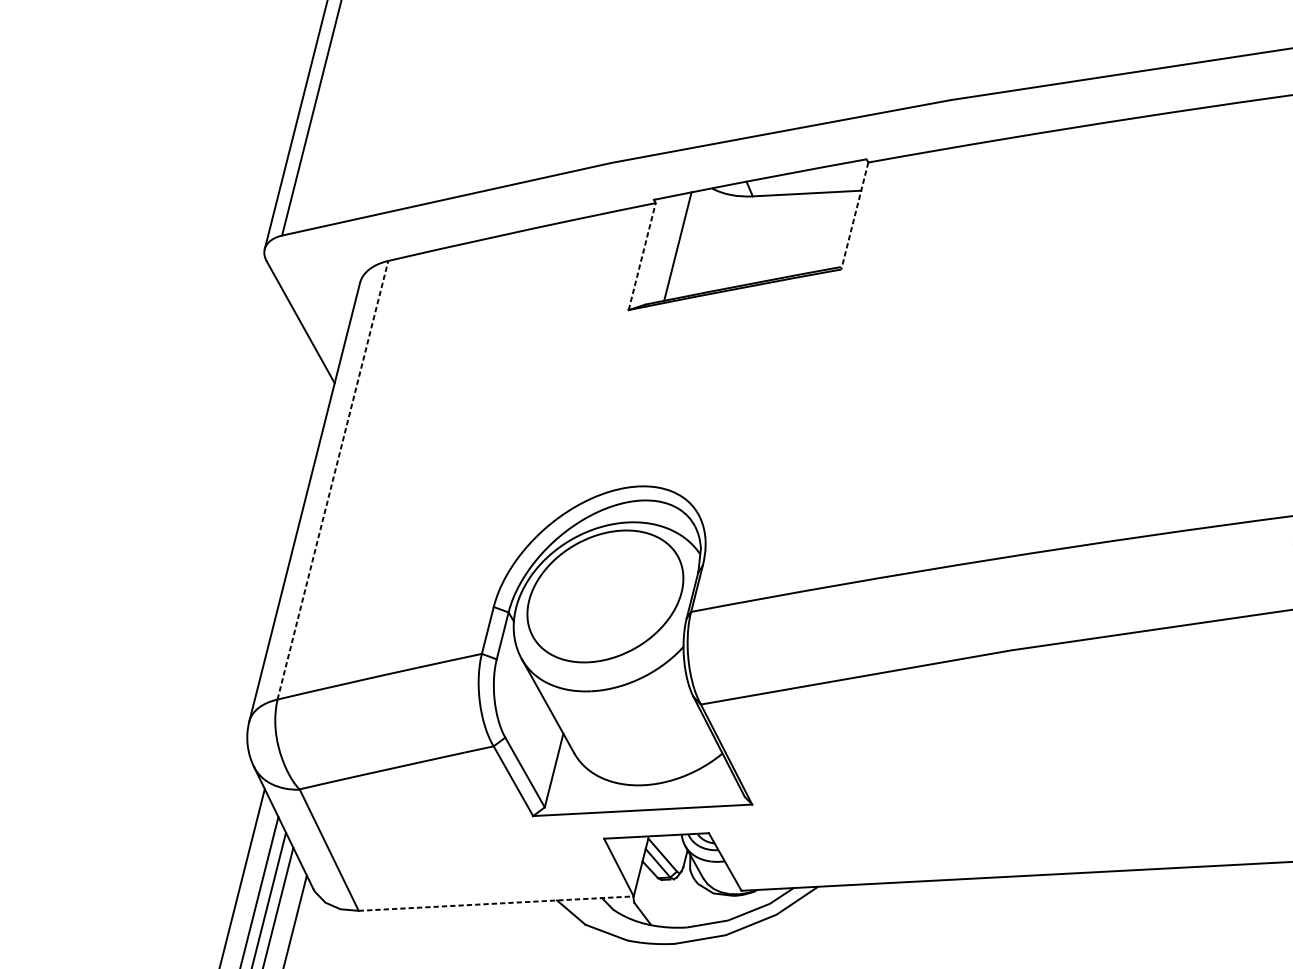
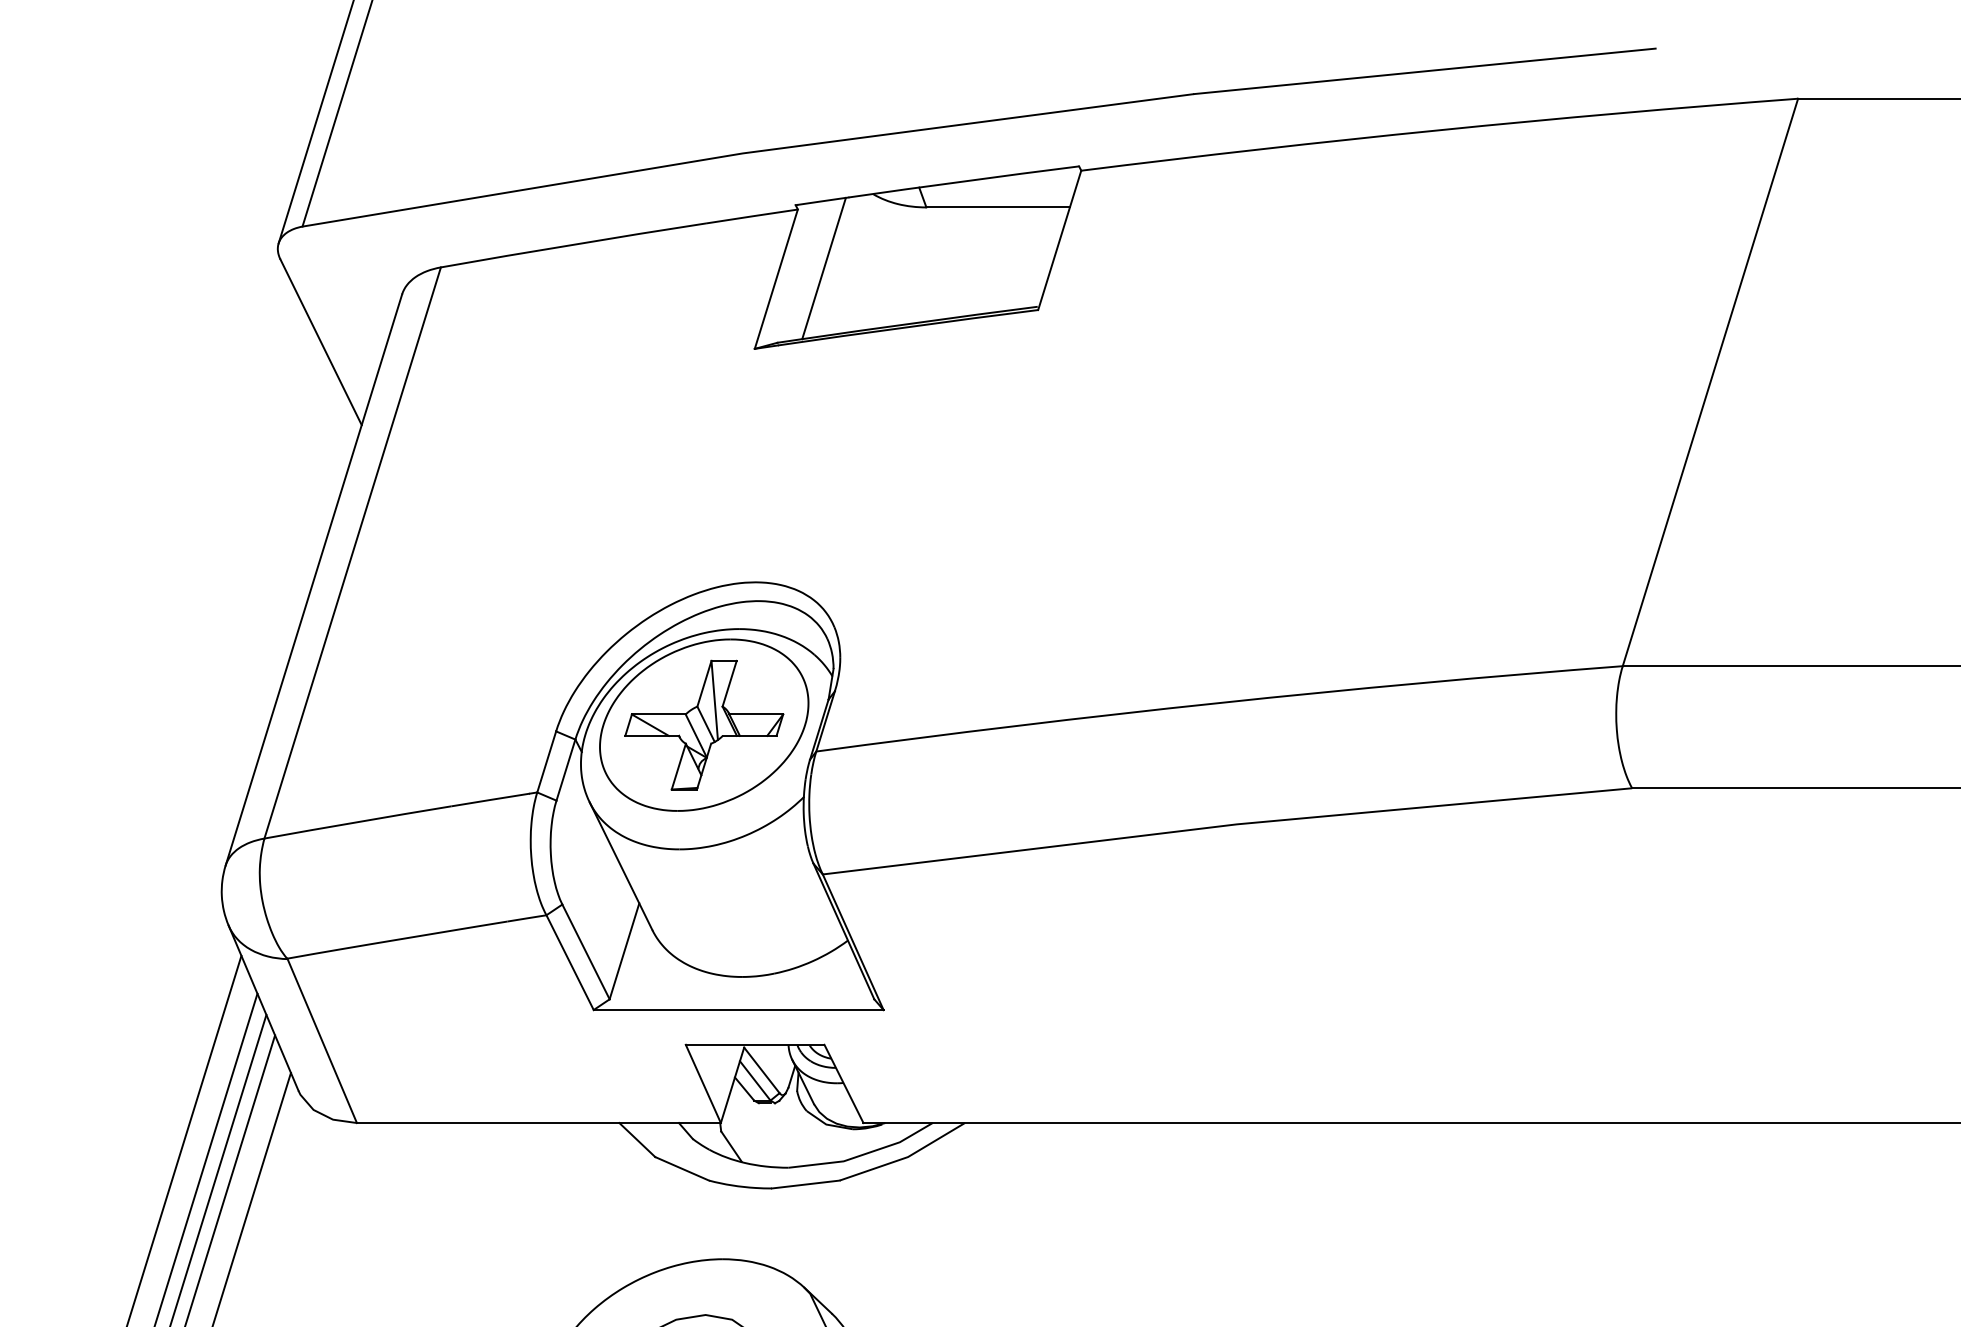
line: (854, 216) -> (1059, 240), dashed -> solid
line: (642, 256) -> (776, 279), dashed -> solid
line: (332, 479) -> (352, 552), dashed -> solid
part: (605, 595) -> (704, 724), added
line: (495, 904) -> (538, 1123), dashed -> solid

